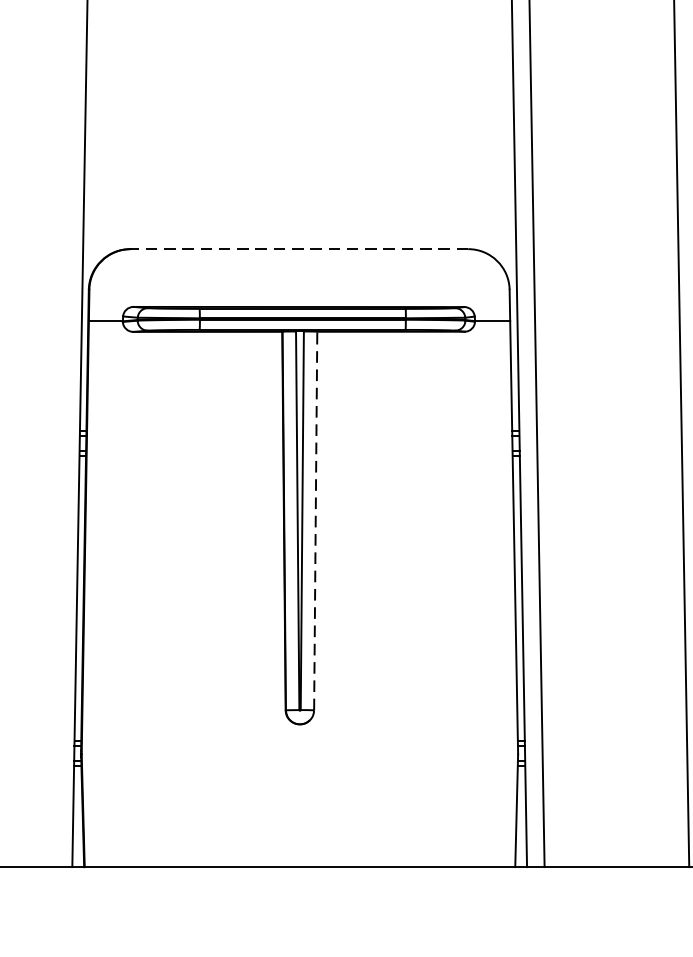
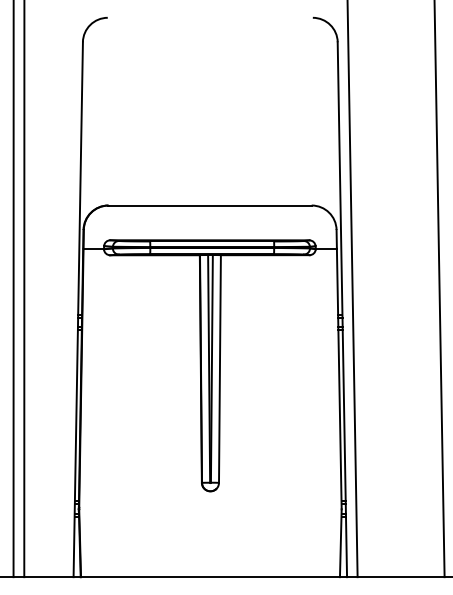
line: (298, 249) -> (209, 205), dashed -> solid
line: (314, 521) -> (219, 369), dashed -> solid

